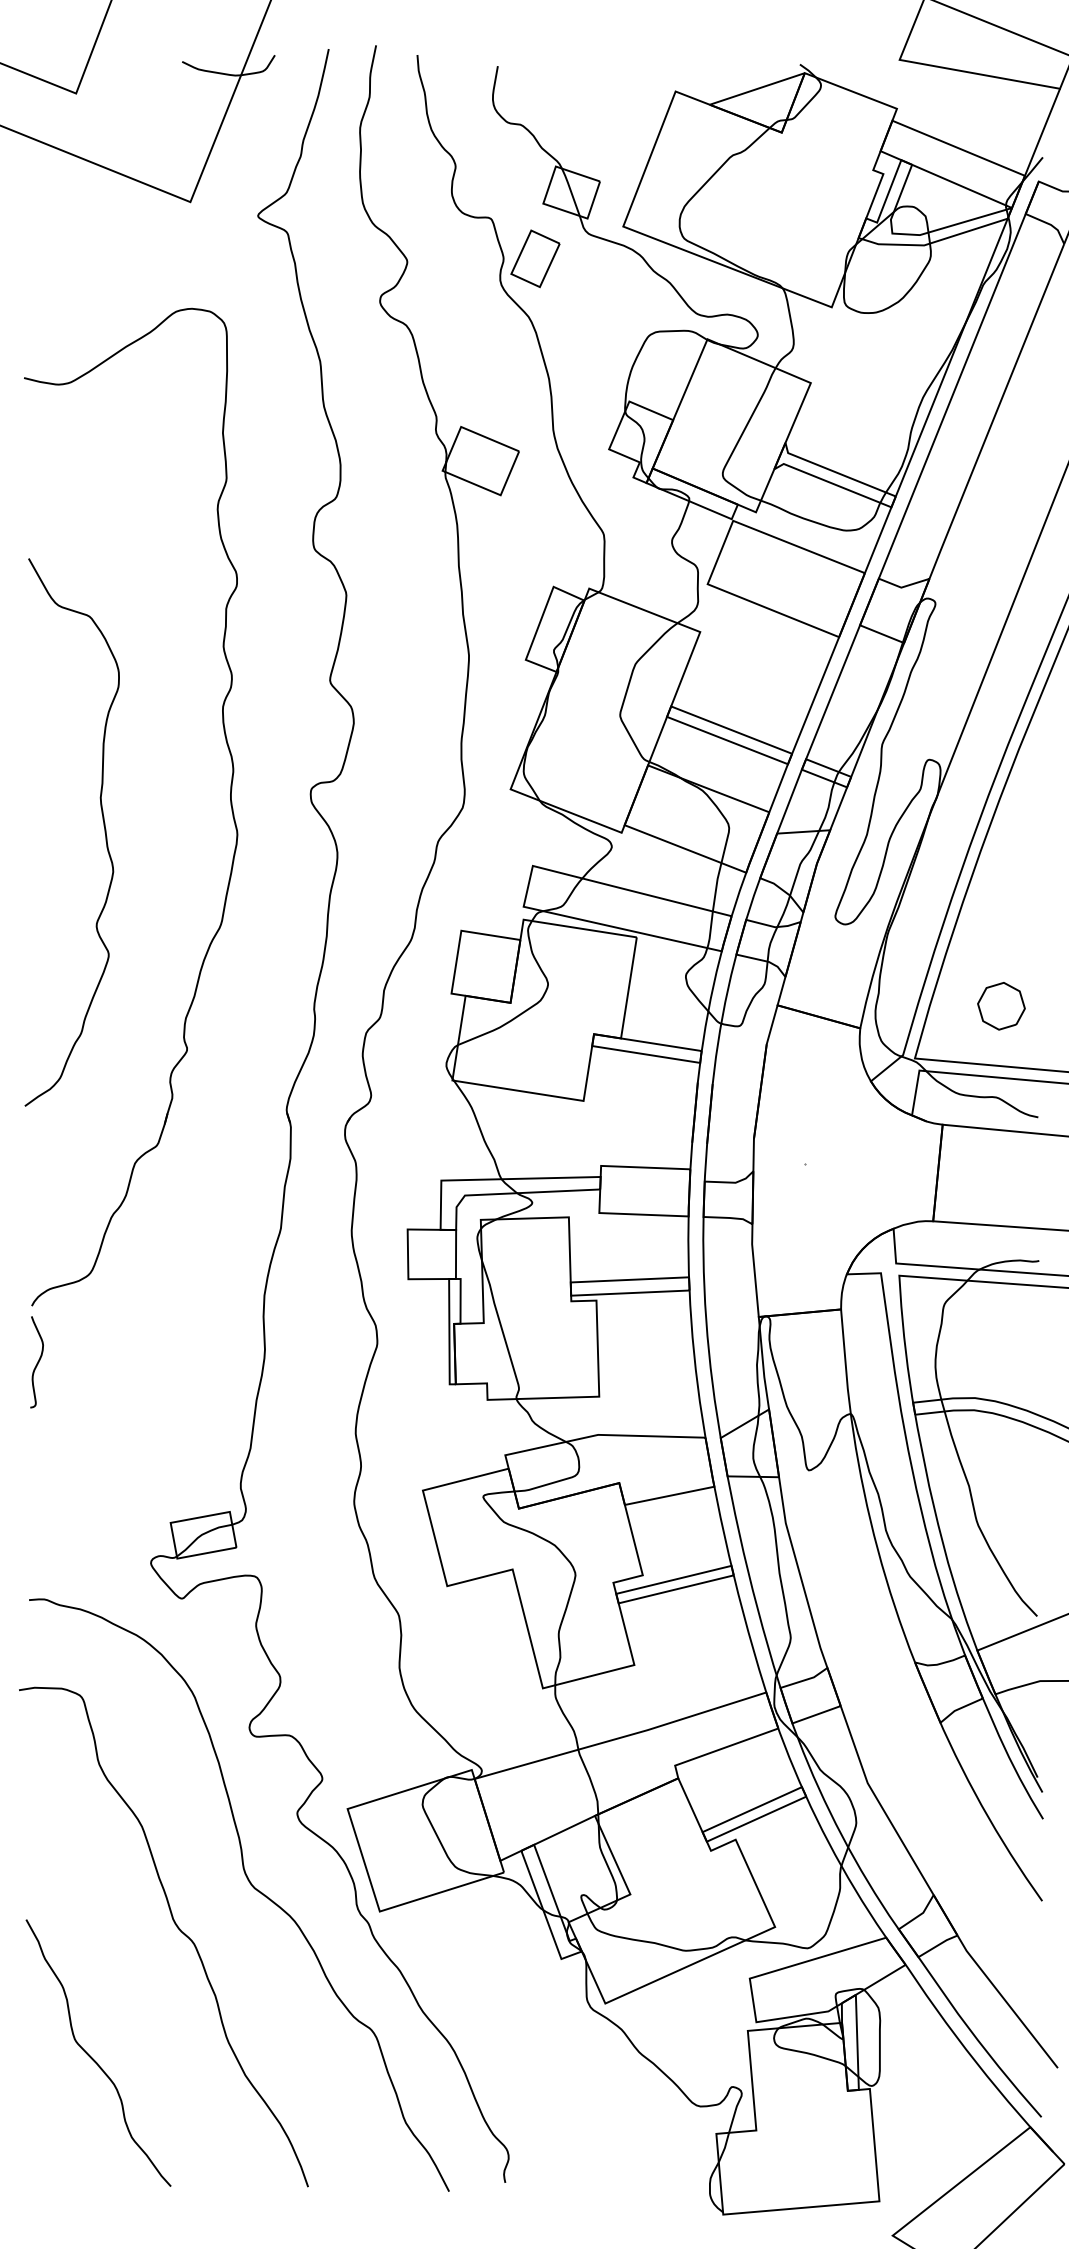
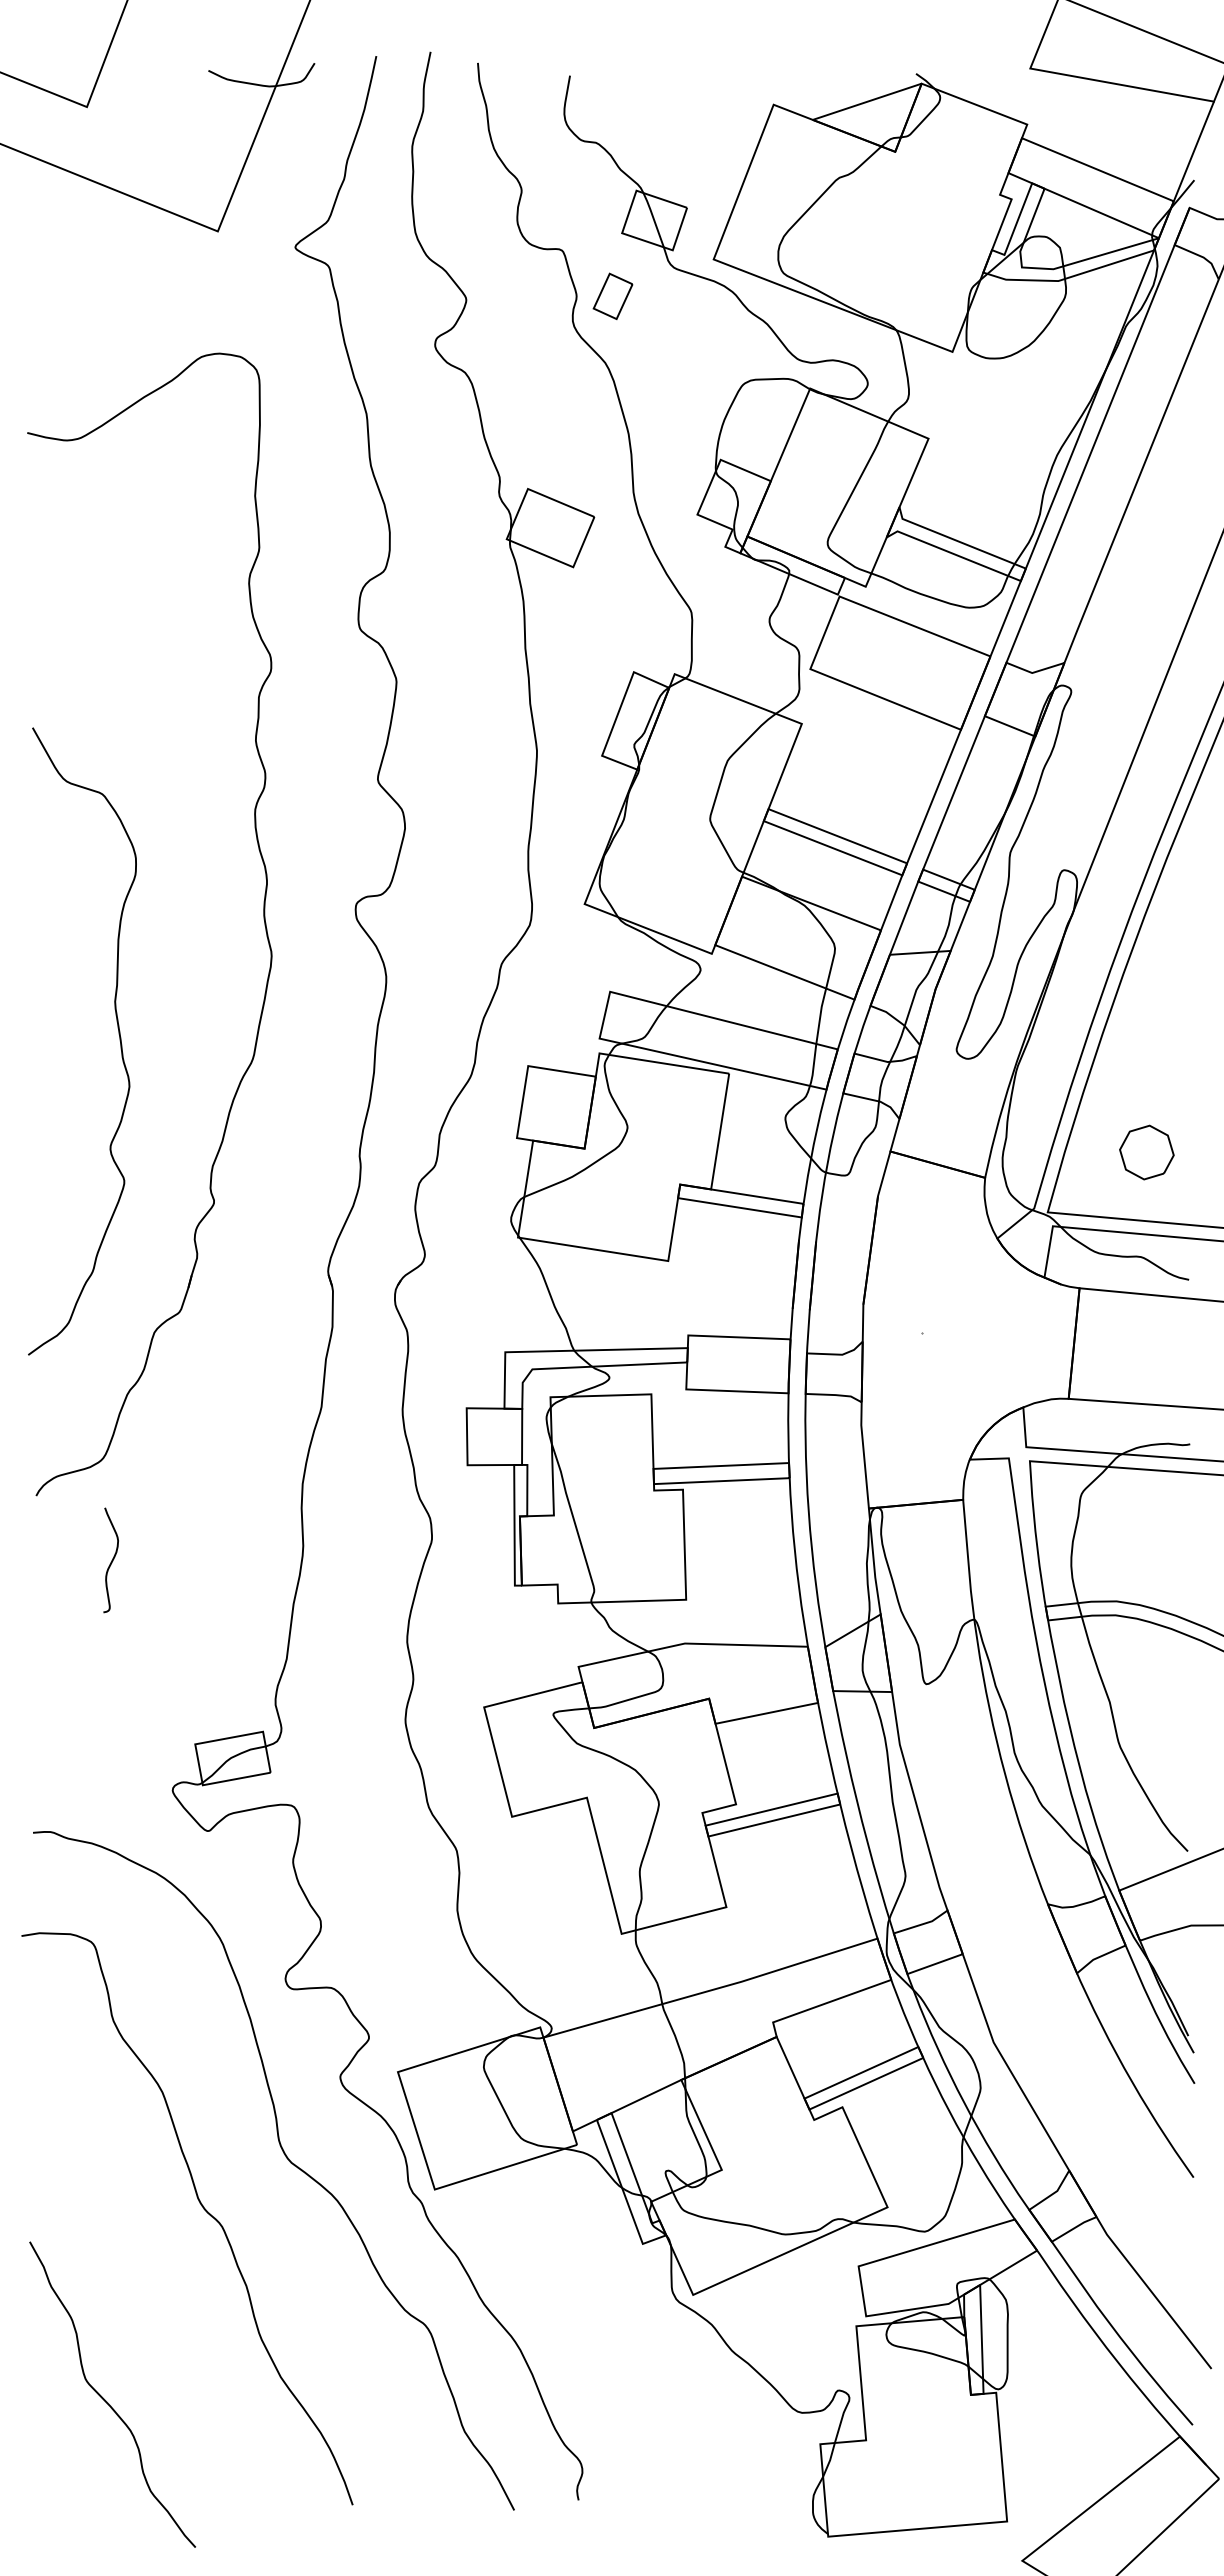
part: (534, 258) -> (612, 296), size x0.7
curve: (103, 826) -> (118, 1034), moved
curve: (37, 1362) -> (111, 1560), moved
curve: (93, 2058) -> (106, 2400), moved

